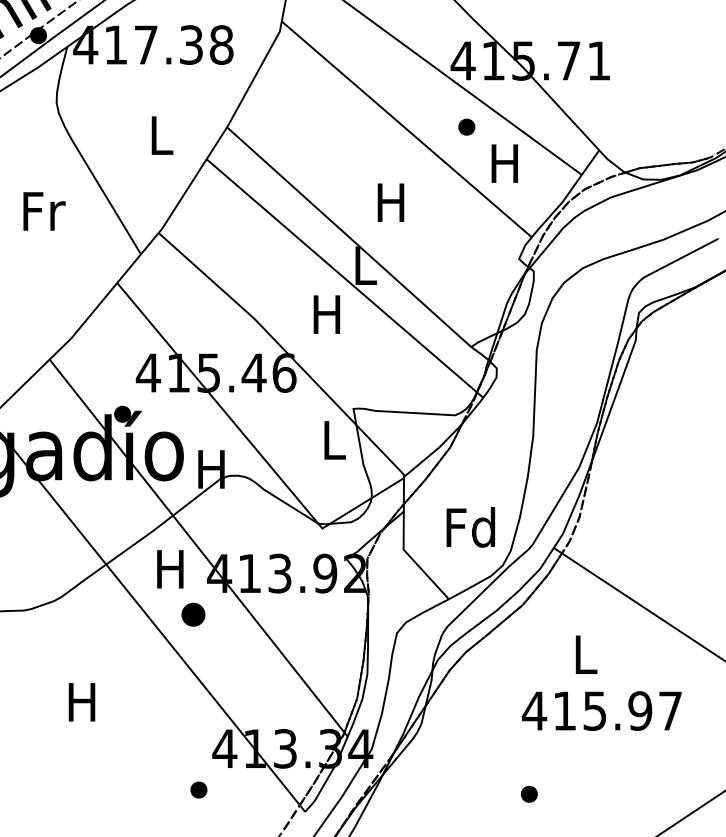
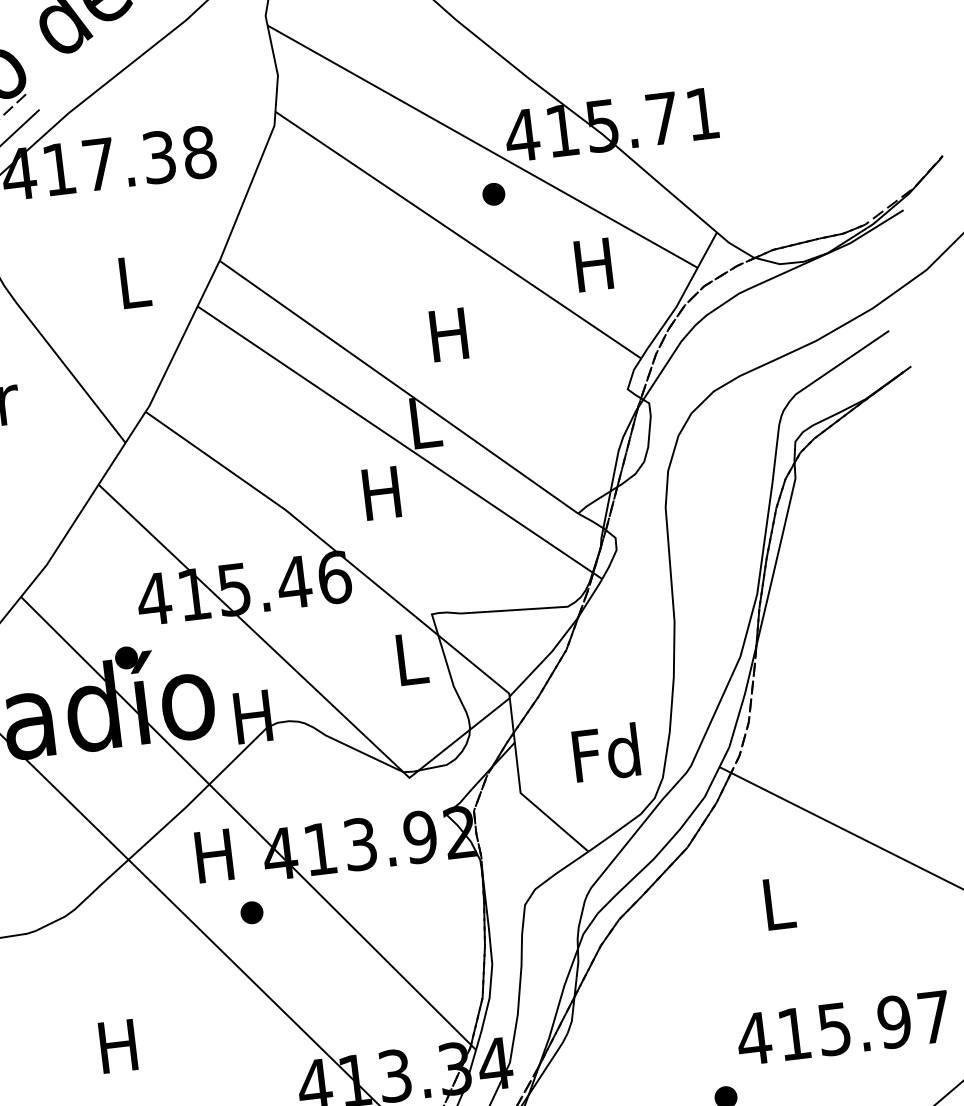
part: (466, 126) -> (493, 193), moved
part: (192, 614) -> (250, 912), size x0.71
text: (601, 710) -> (842, 1027), moved

